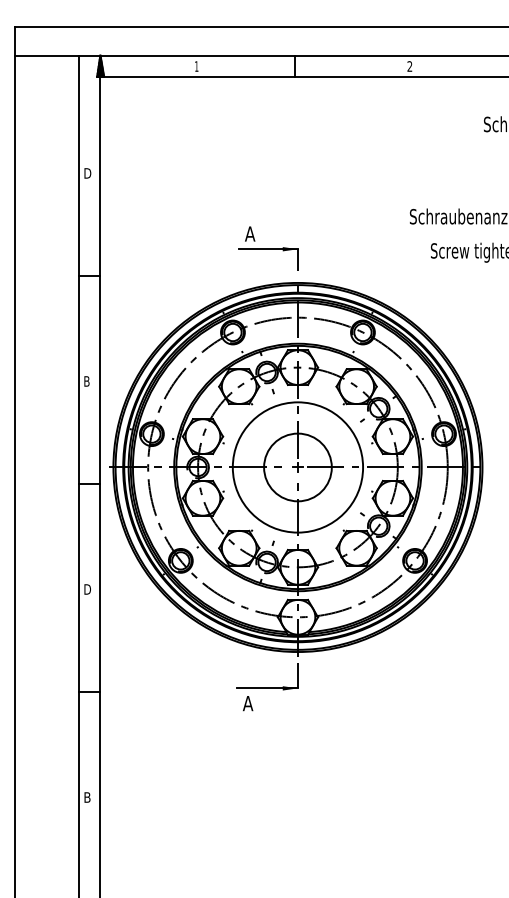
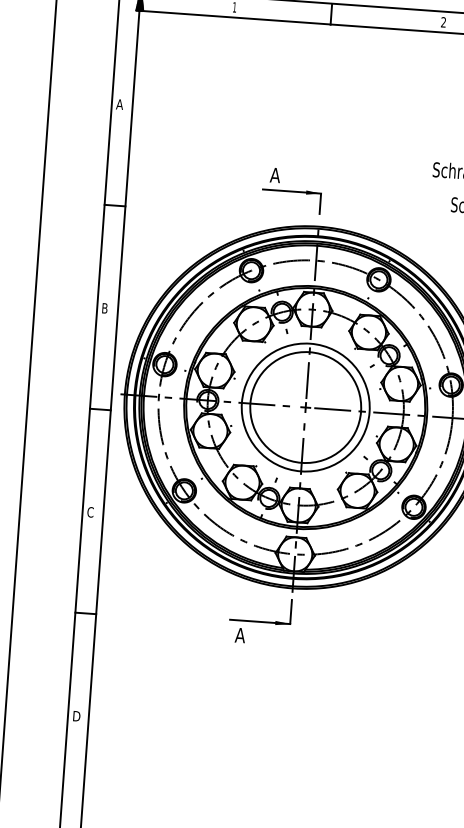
text: (87, 173) -> (120, 104), D -> A
circle: (297, 467) -> (305, 407), size x1.67
text: (87, 589) -> (90, 512), D -> C
text: (88, 797) -> (77, 716), B -> D

